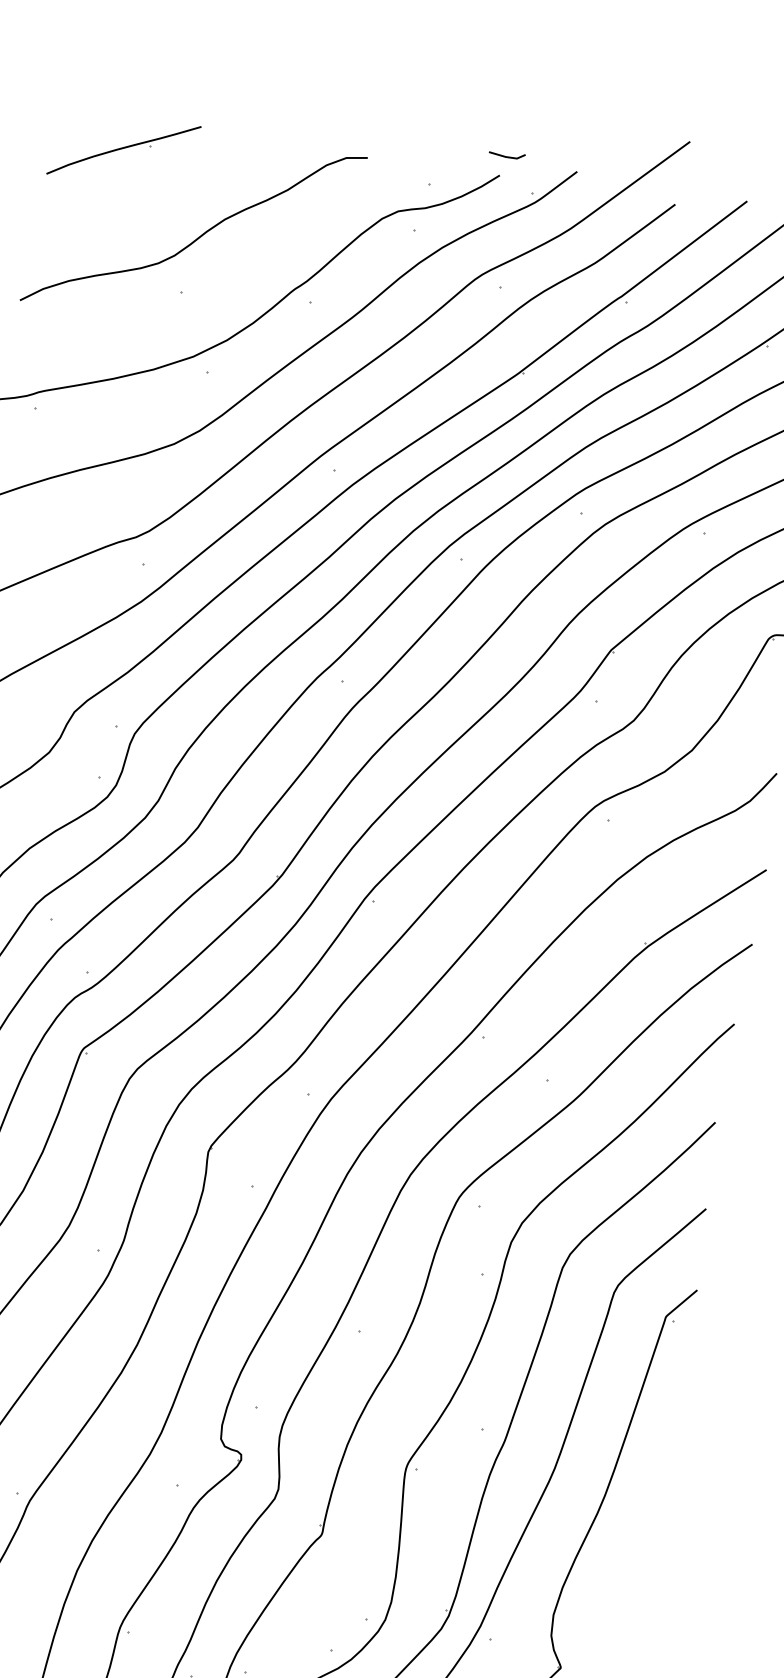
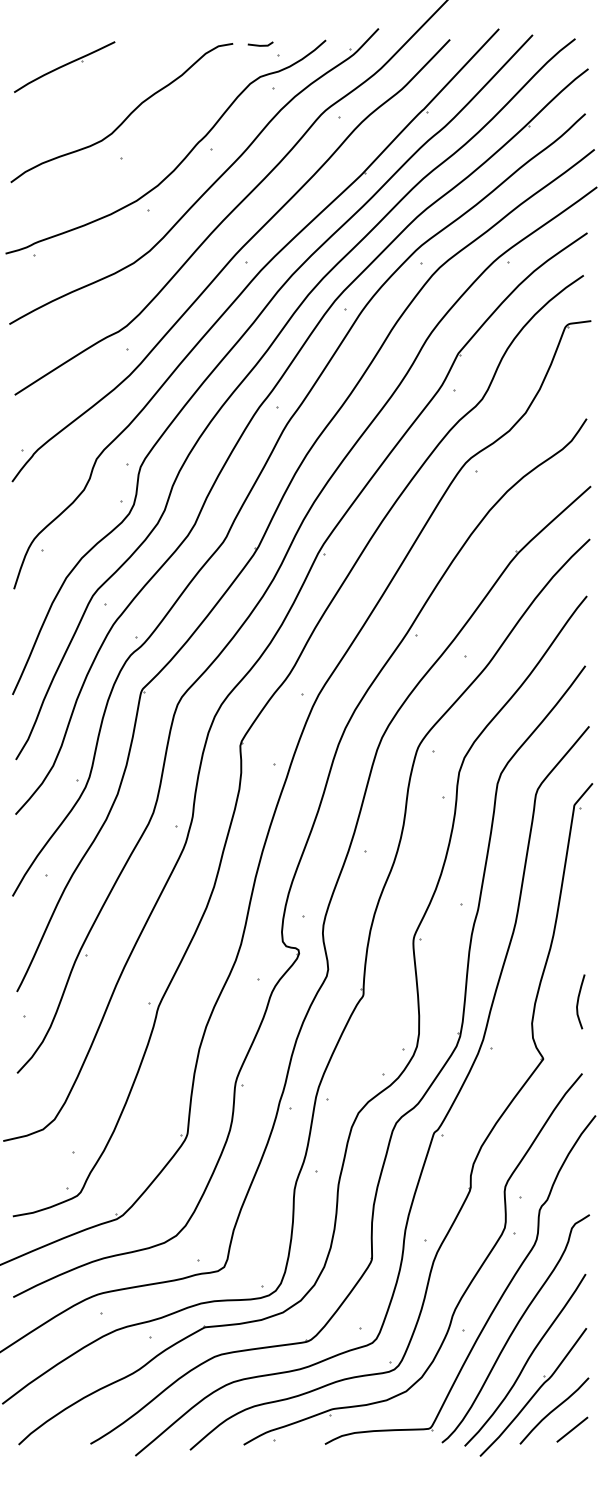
line: (505, 154) -> (259, 44), moved
curve: (624, 1595) -> (578, 1001), added

